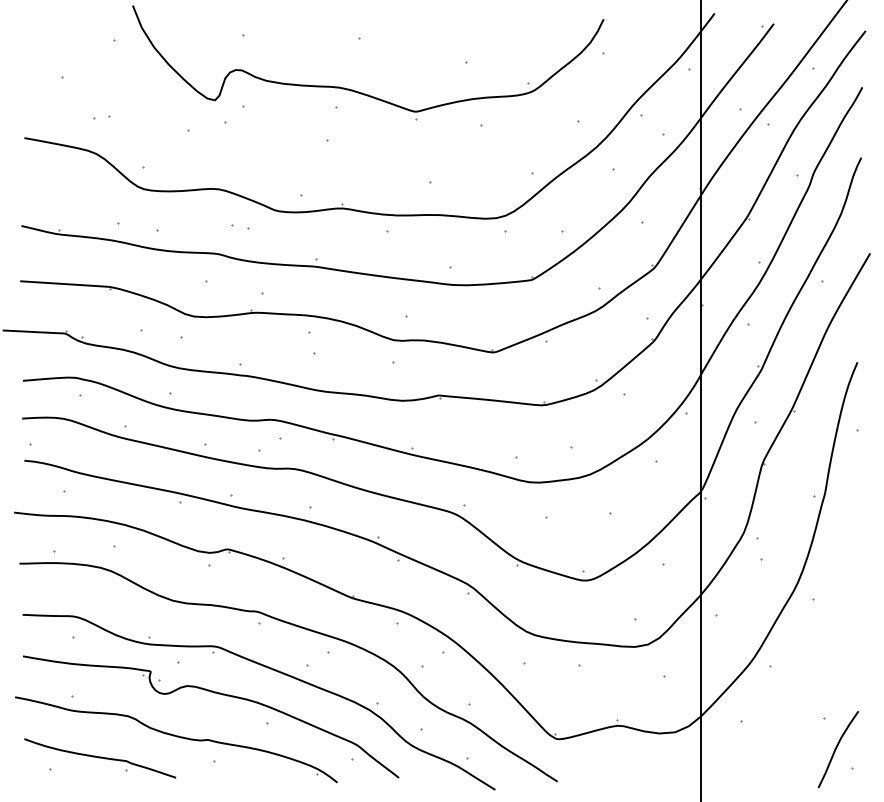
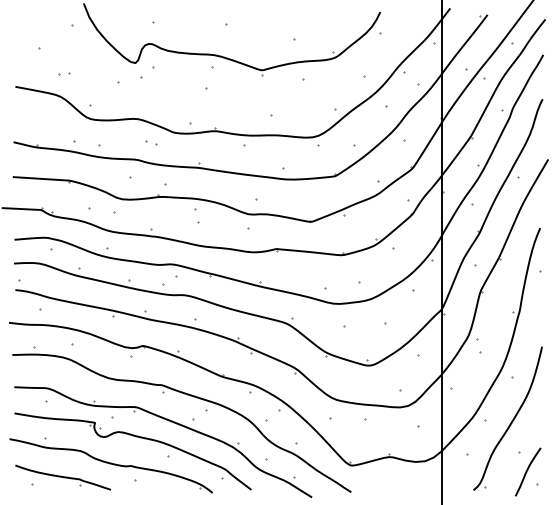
part: (805, 664) -> (507, 418), added

